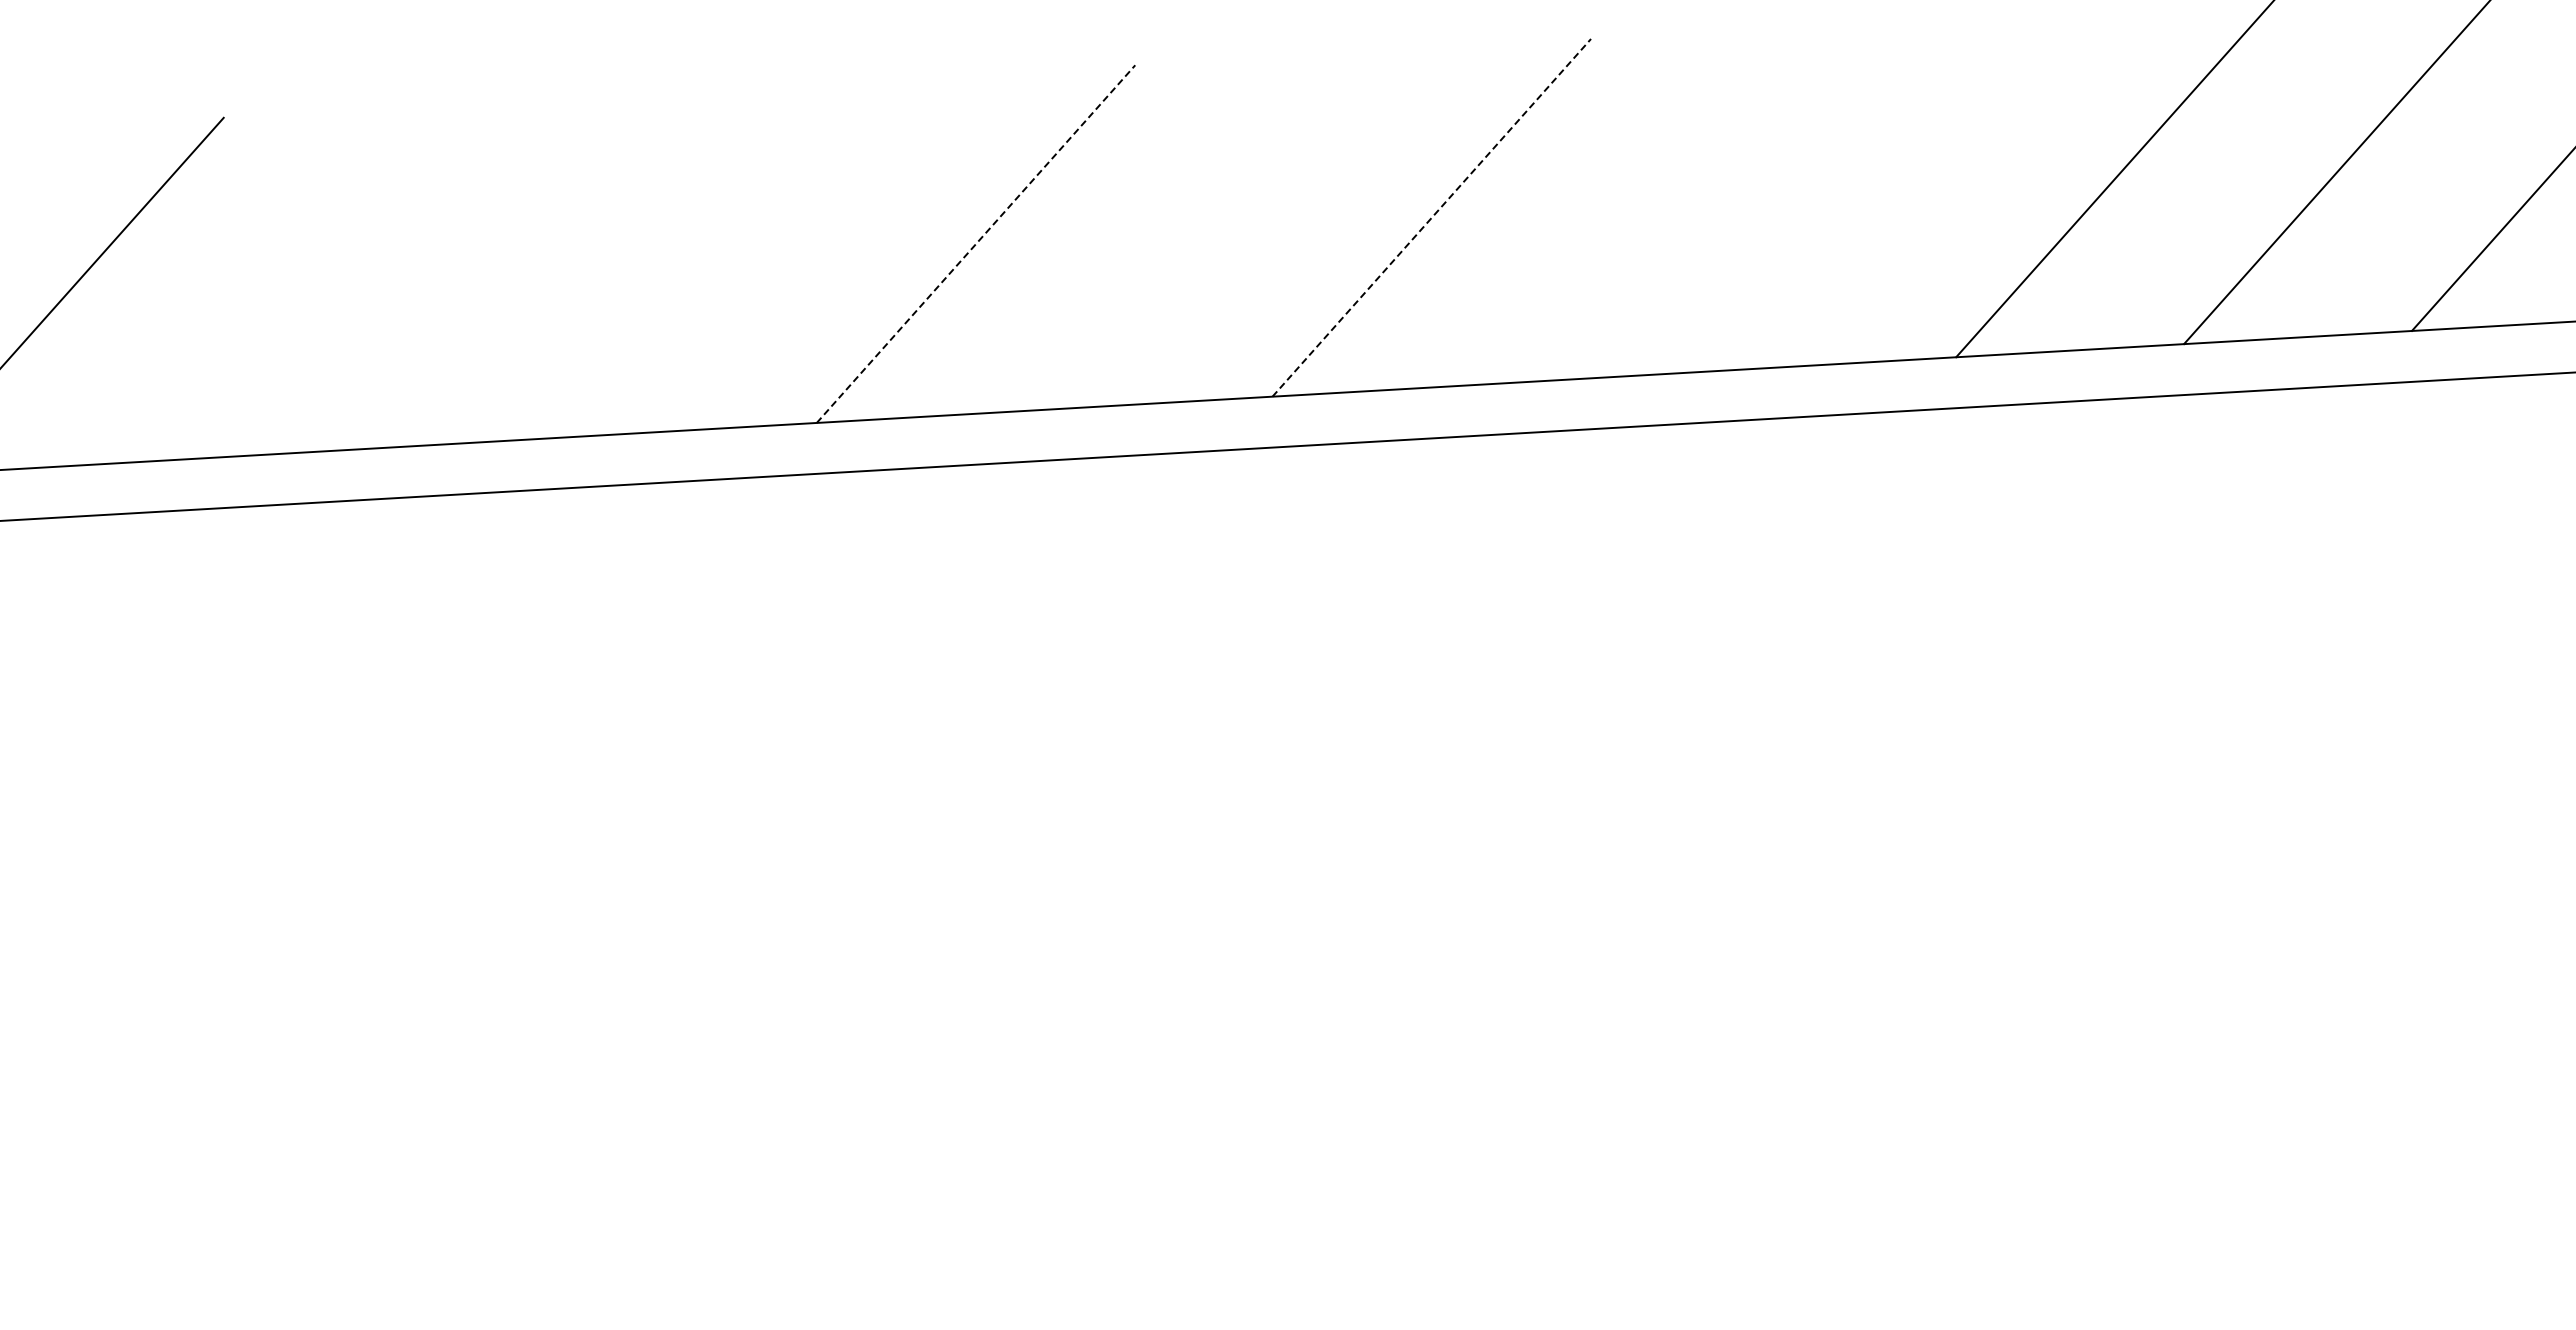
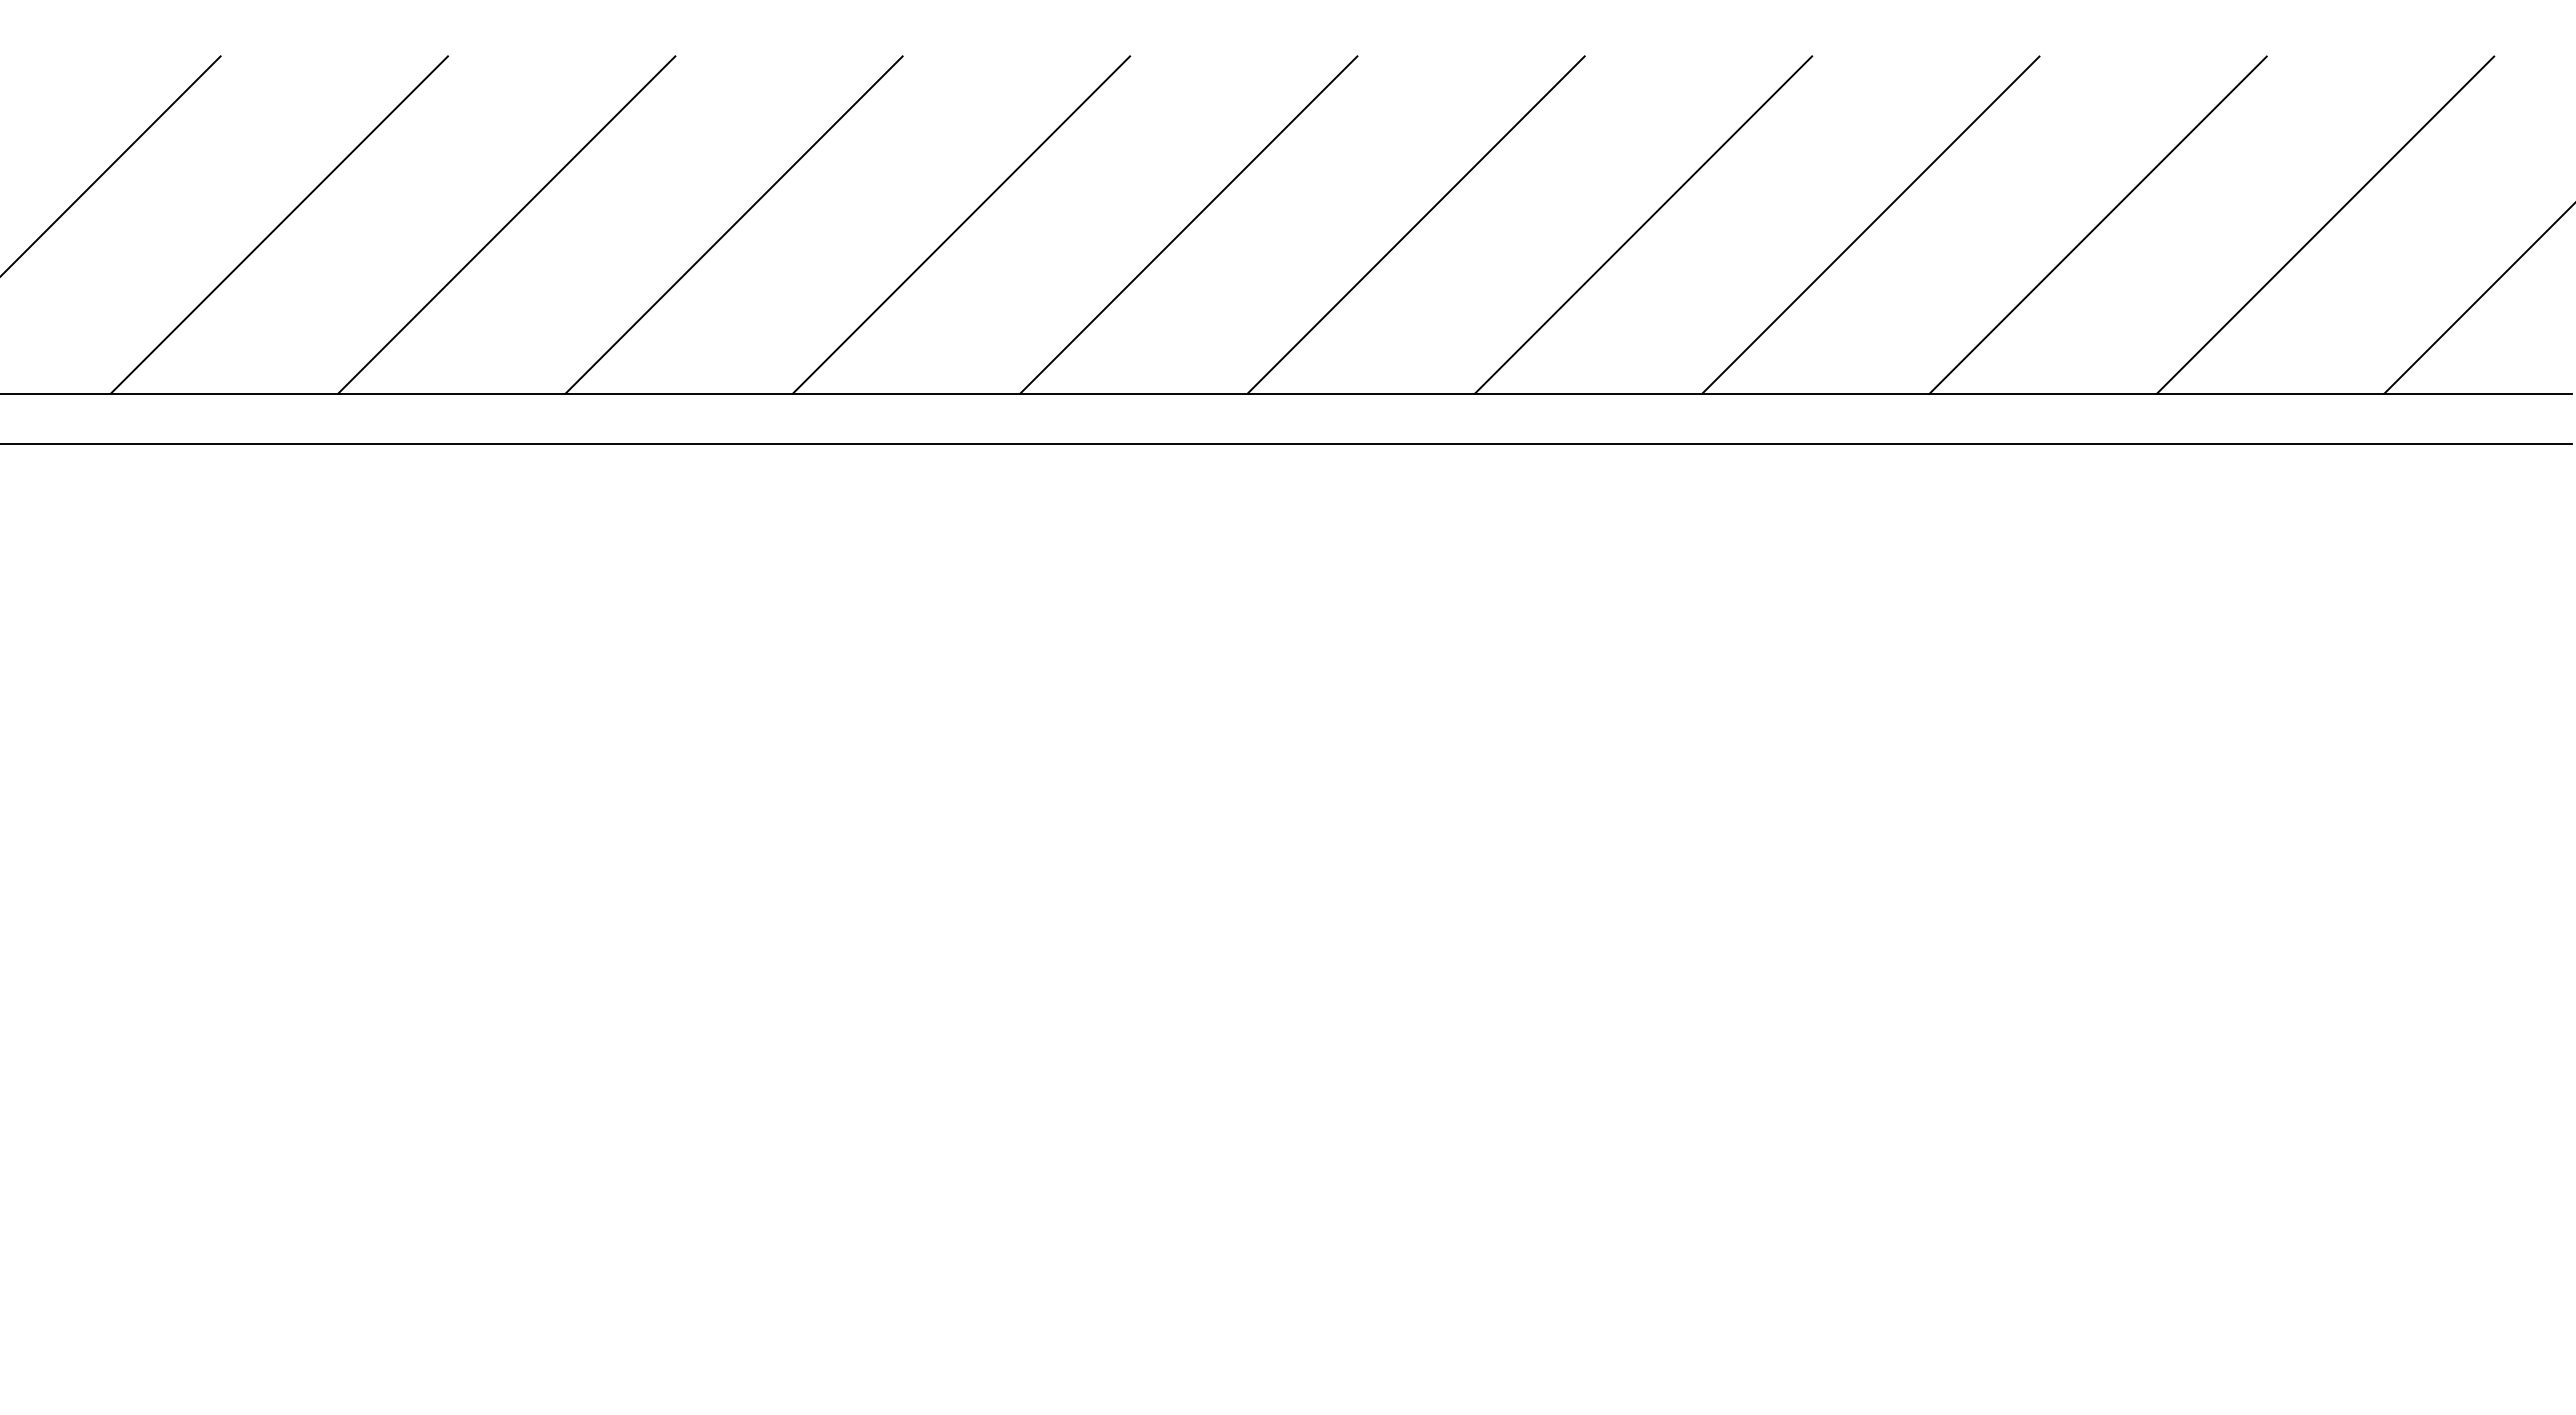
line: (1887, 191) -> (1870, 224), added
line: (1659, 204) -> (1643, 224), added
line: (1432, 218) -> (1416, 225), dashed -> solid
line: (1203, 230) -> (1188, 224), added
line: (976, 244) -> (961, 225), dashed -> solid
line: (747, 256) -> (733, 224), added
line: (519, 269) -> (506, 224), added
line: (291, 283) -> (278, 224), added

